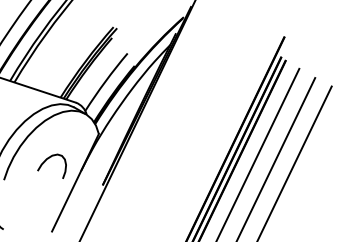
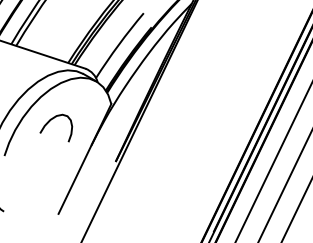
curve: (48, 159) -> (52, 120), moved

